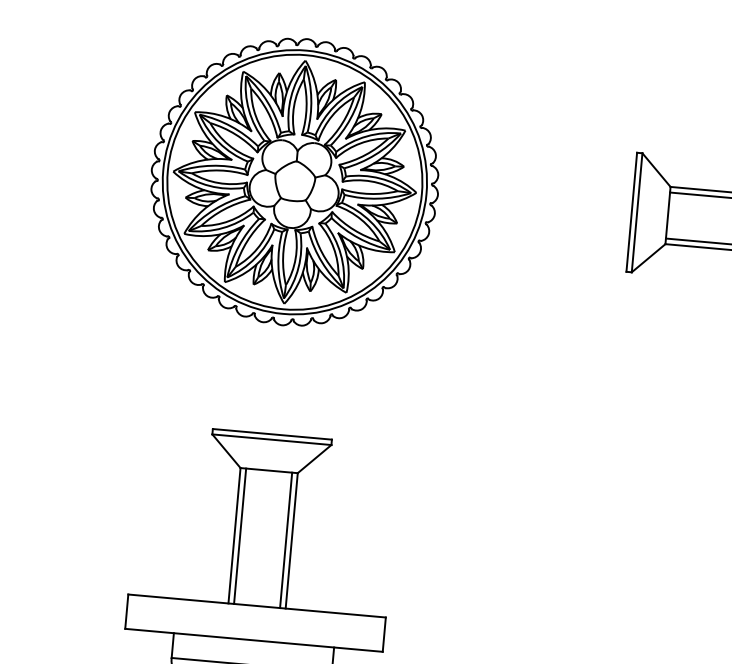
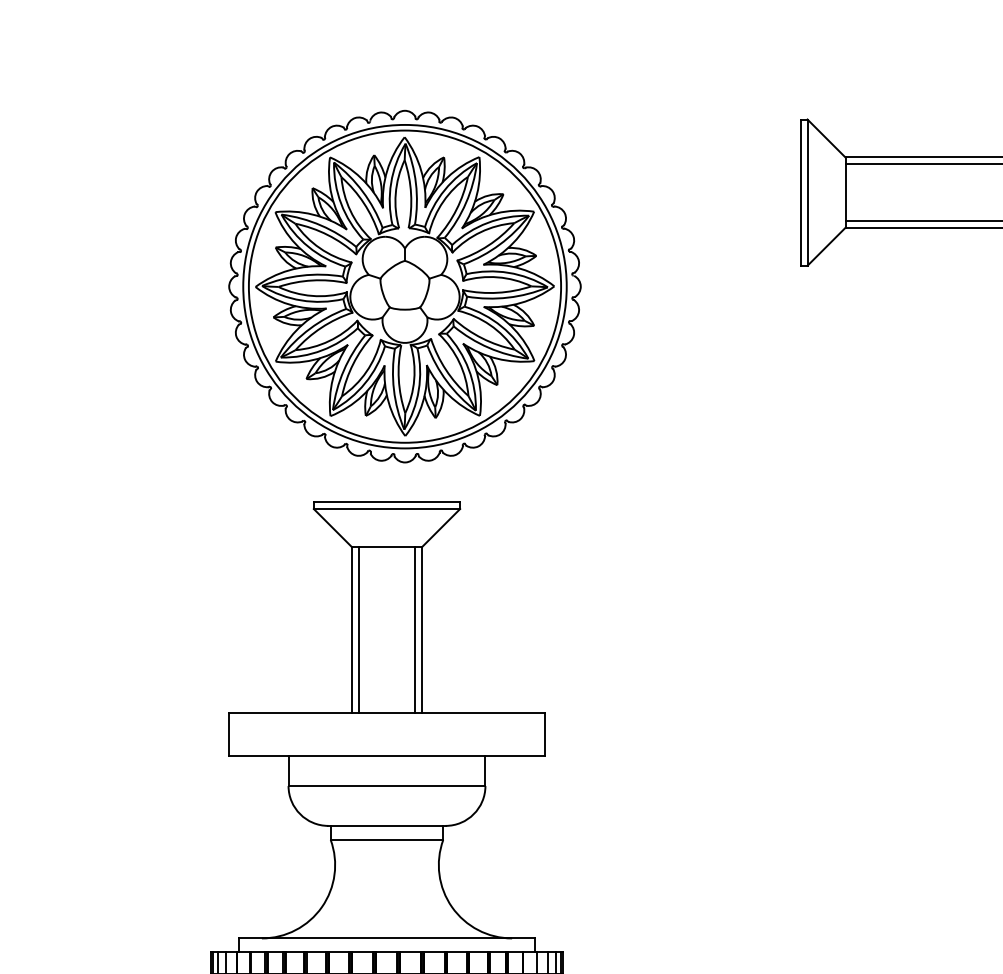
part: (294, 182) -> (404, 286), moved

